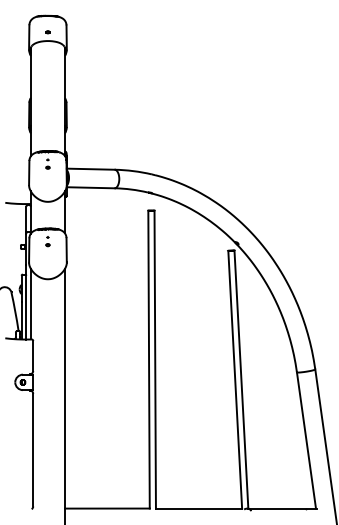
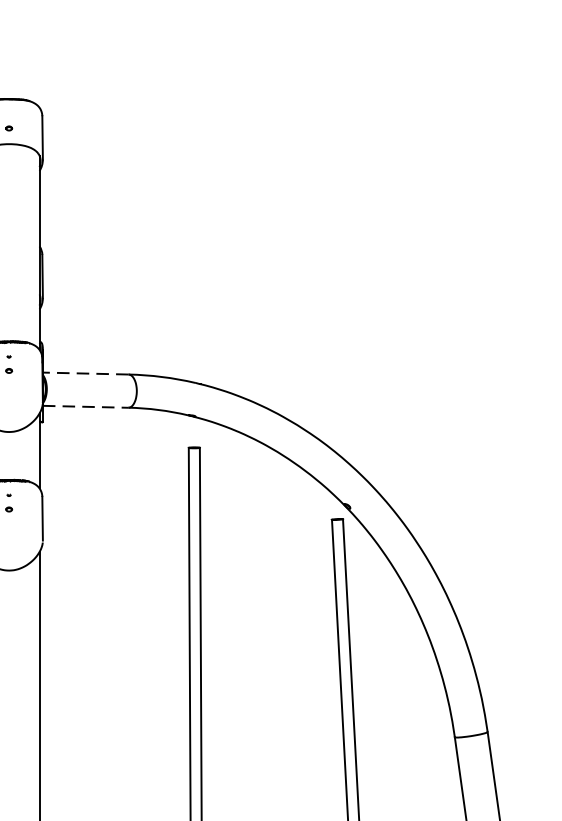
line: (90, 169) -> (85, 374), solid -> dashed
line: (90, 187) -> (85, 406), solid -> dashed

